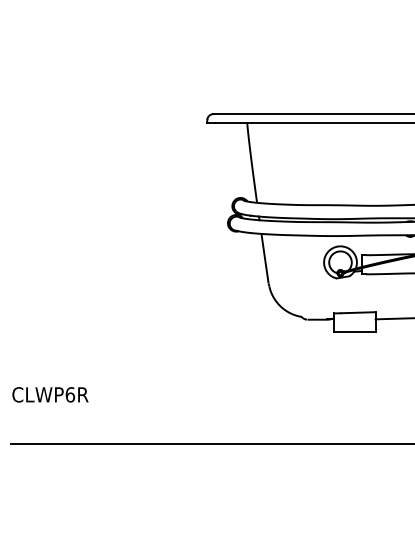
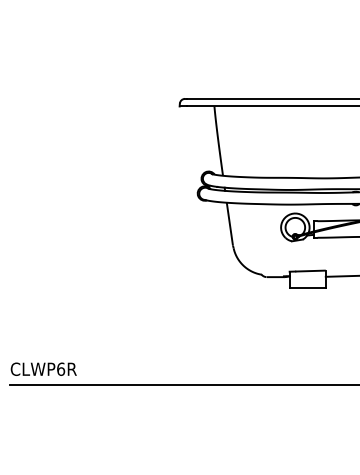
text: (50, 393) -> (43, 368), moved

